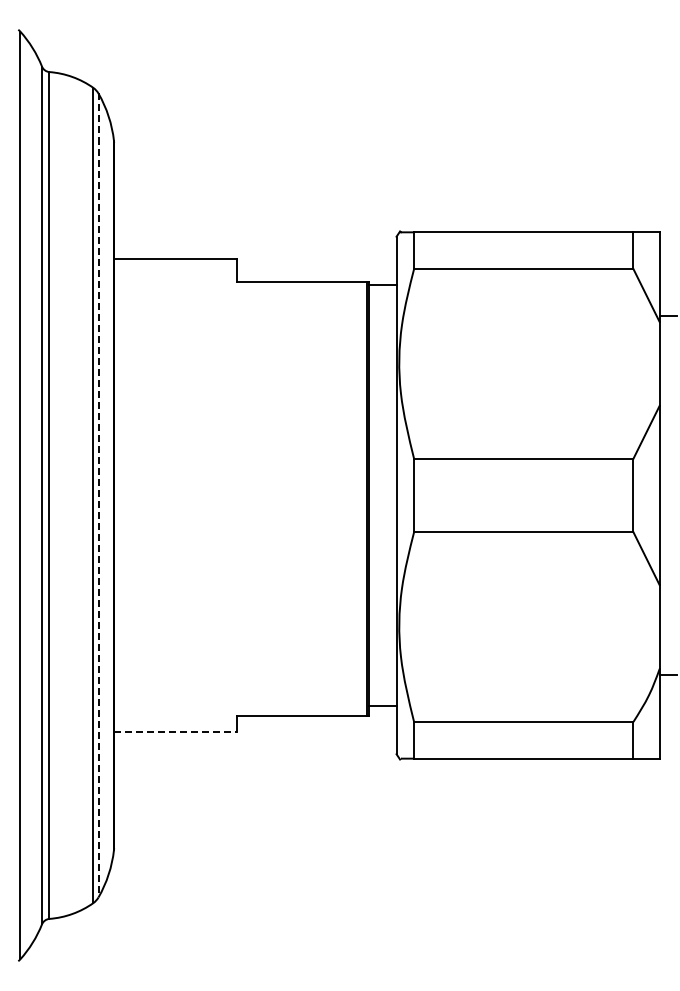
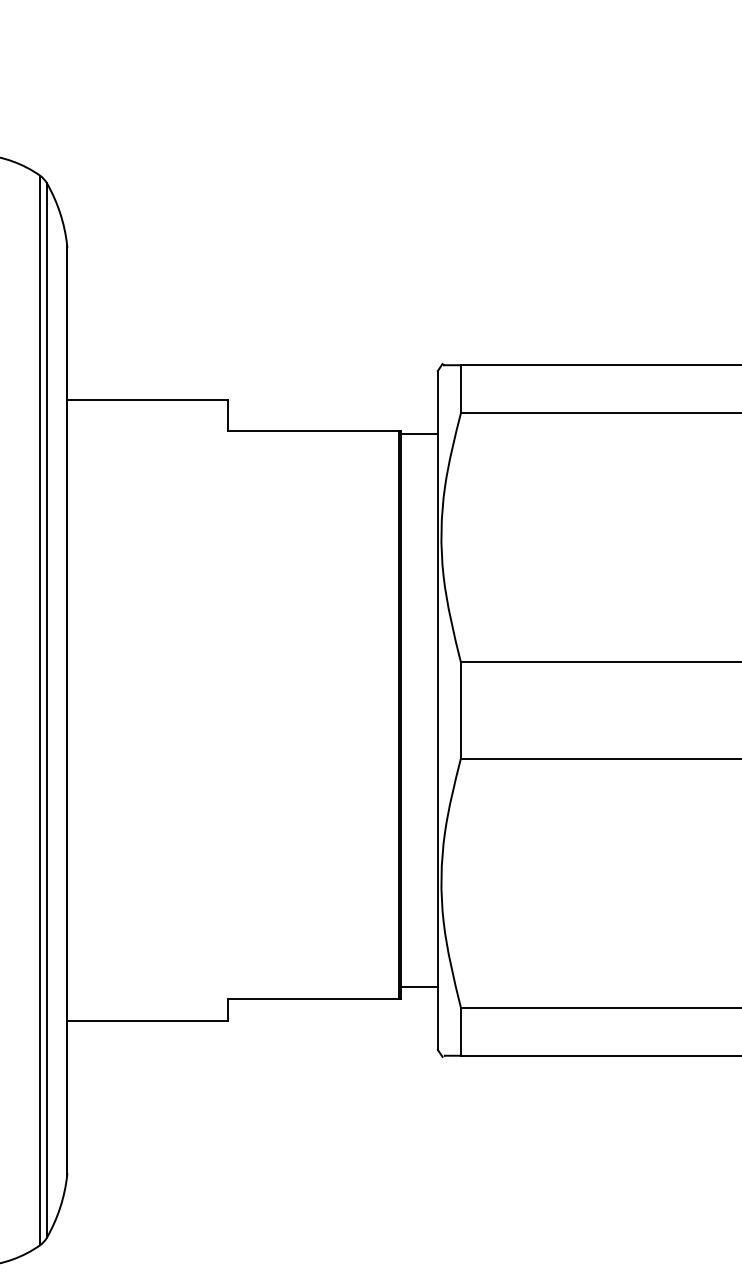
line: (98, 495) -> (46, 710), dashed -> solid
line: (176, 732) -> (149, 1021), dashed -> solid

